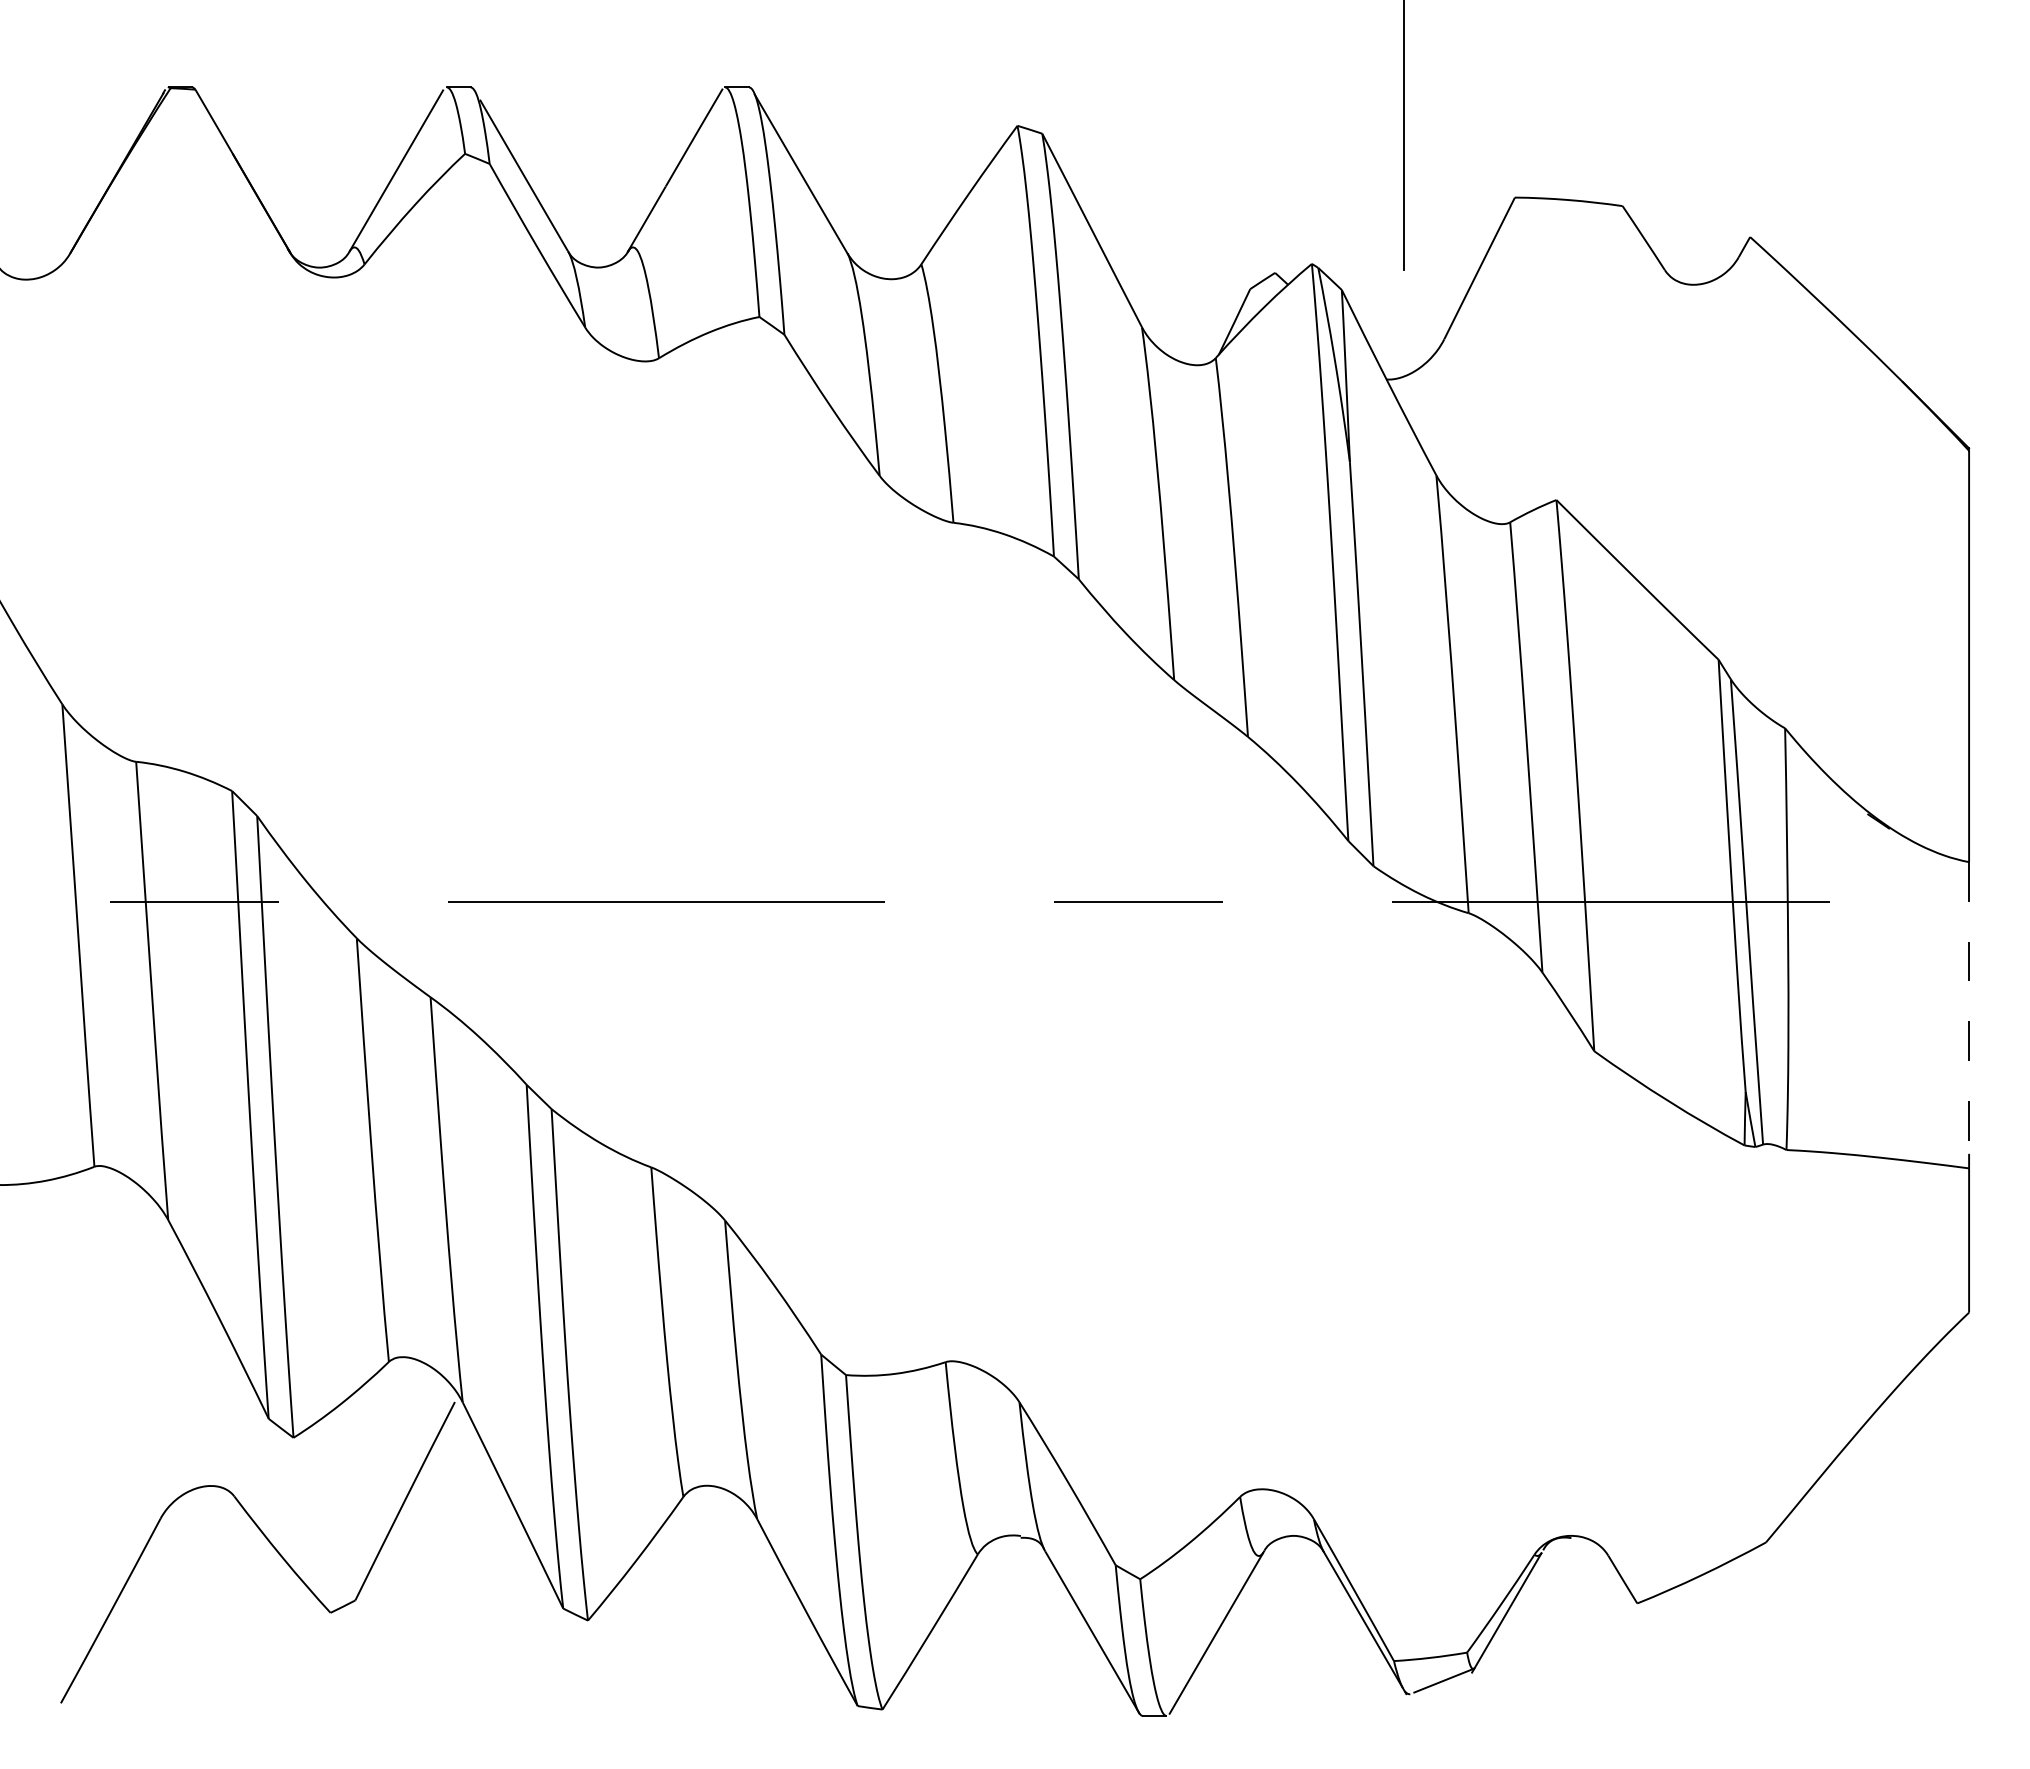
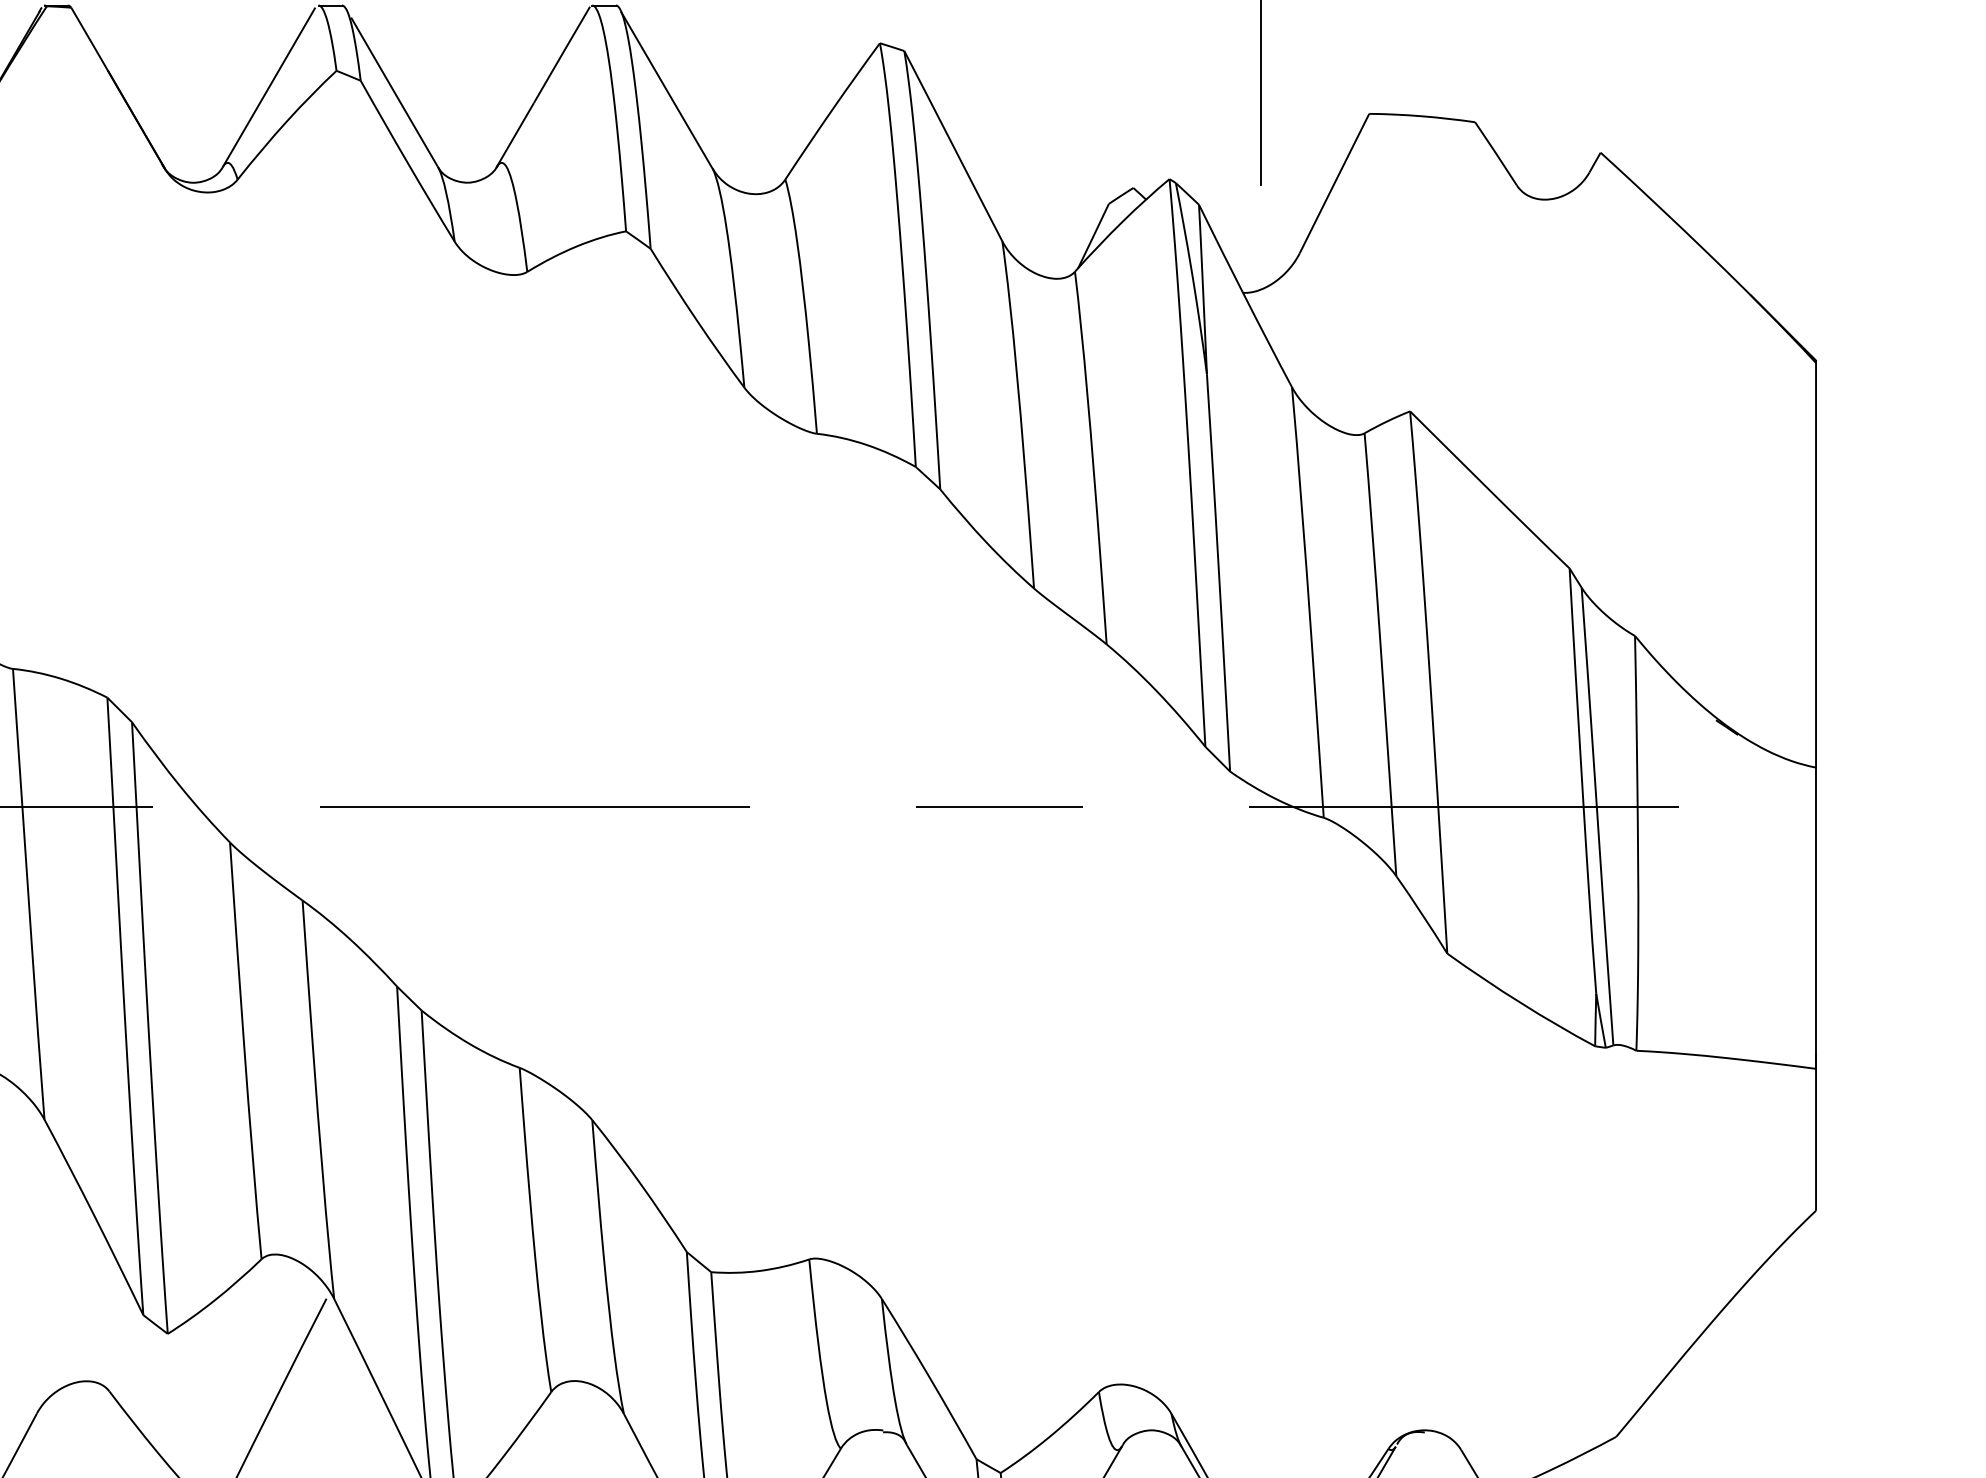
line: (1969, 1015) -> (1816, 918), dashed -> solid

